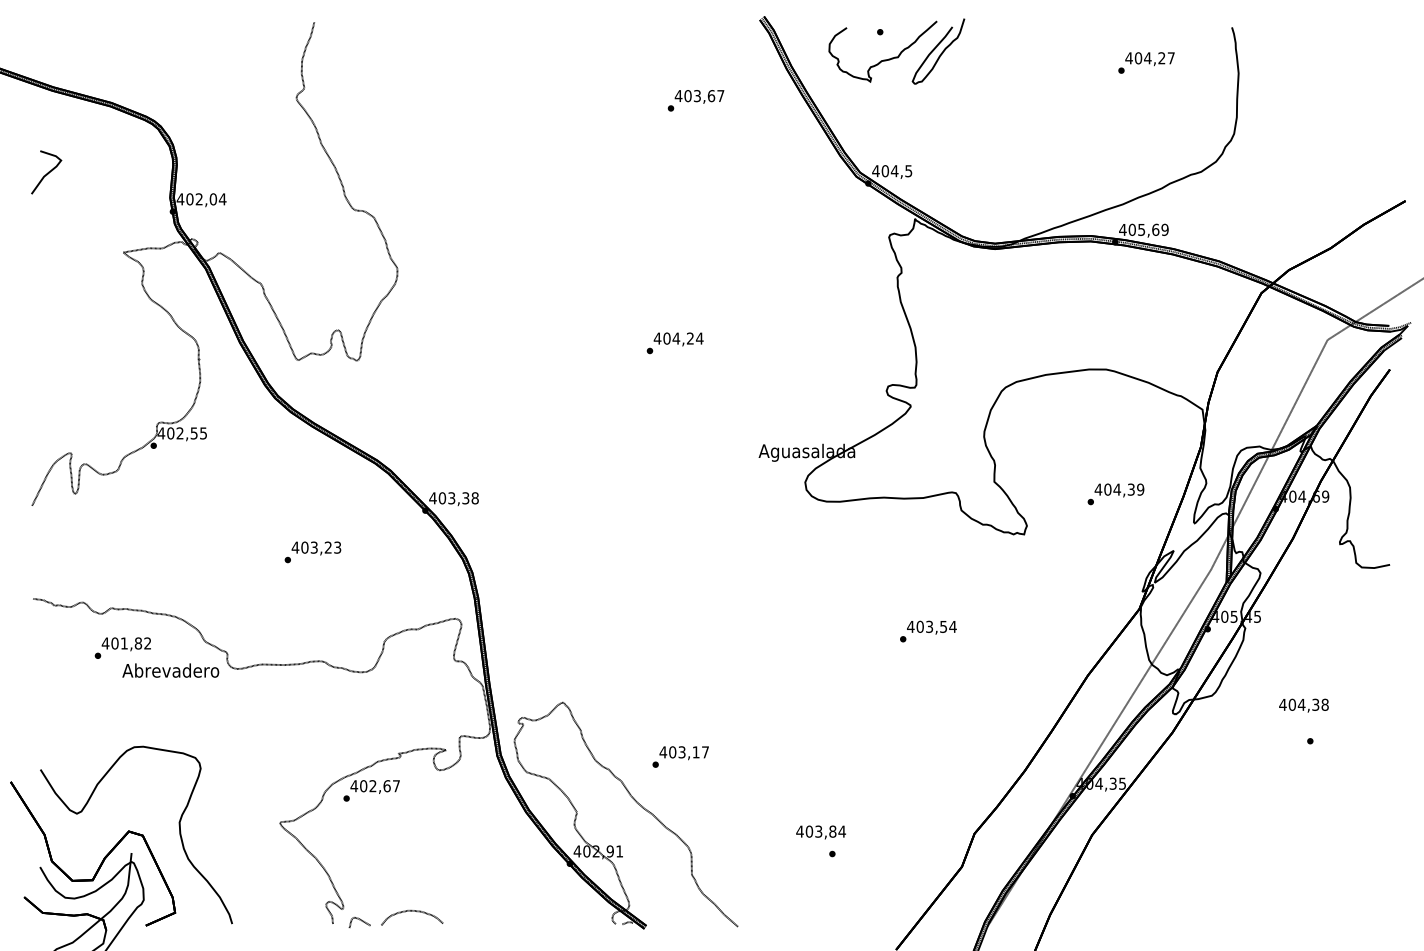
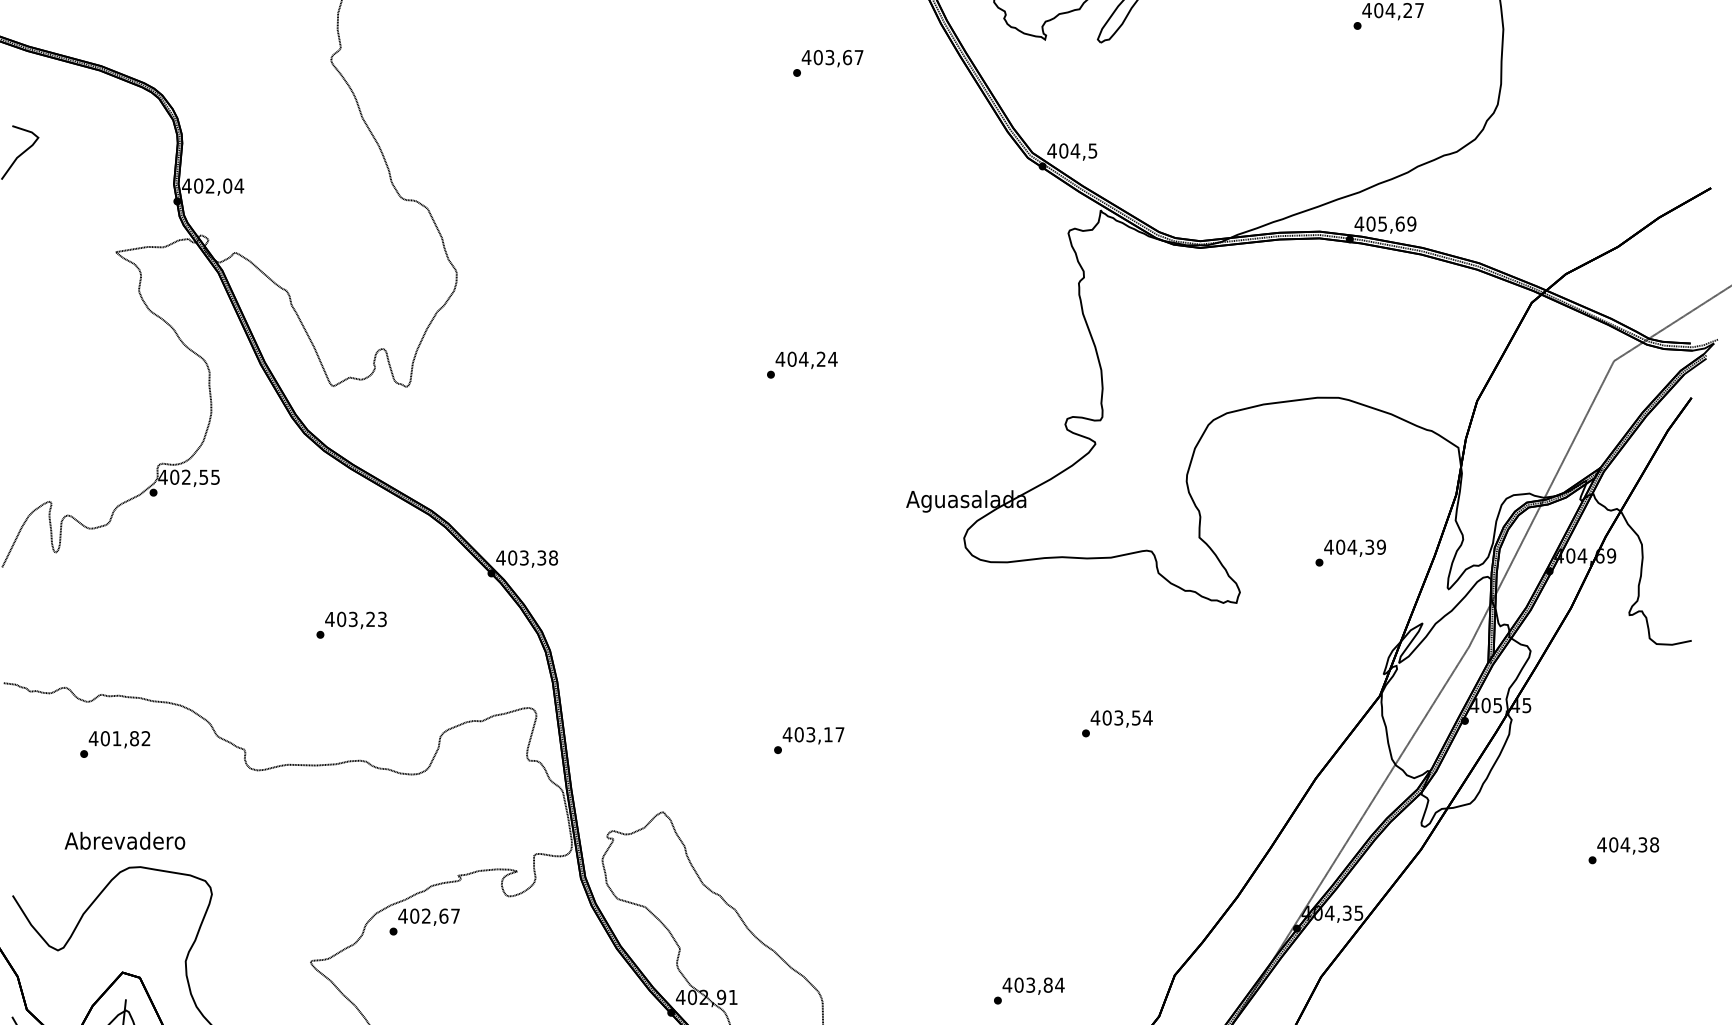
text: (170, 670) -> (124, 840), moved
text: (1303, 705) -> (1627, 845), moved
text: (680, 756) -> (808, 739), moved
text: (820, 832) -> (1032, 986), moved

